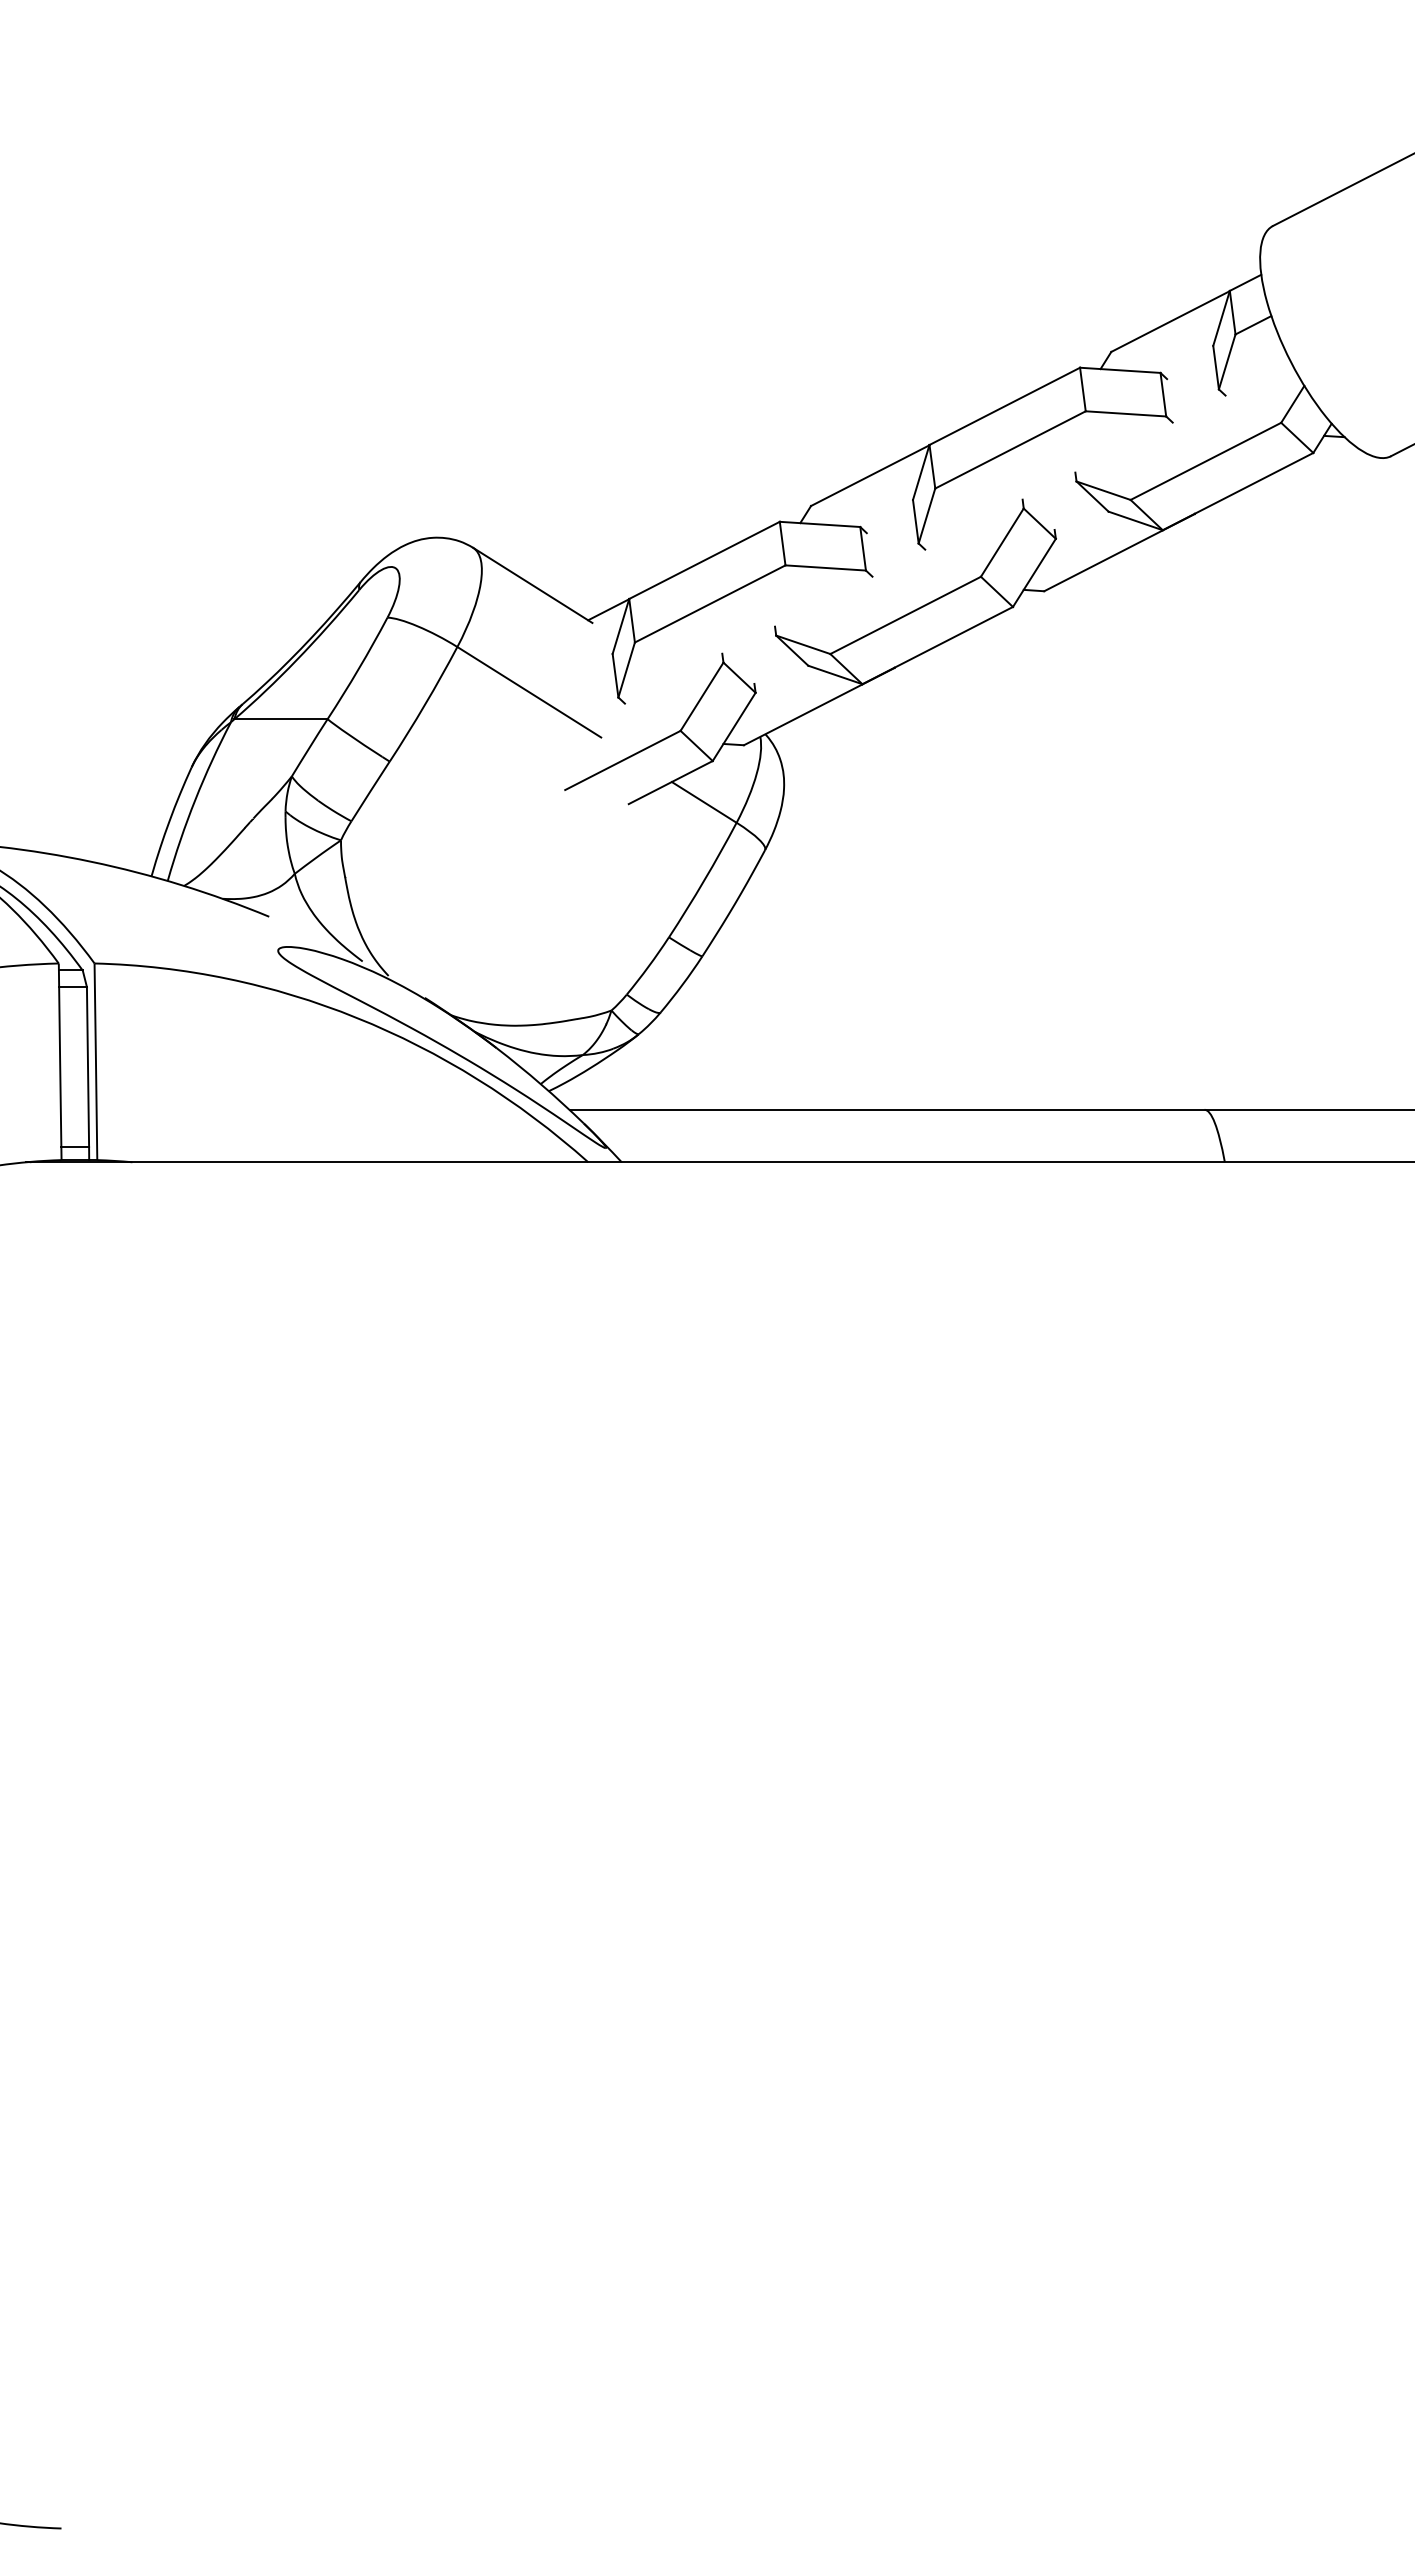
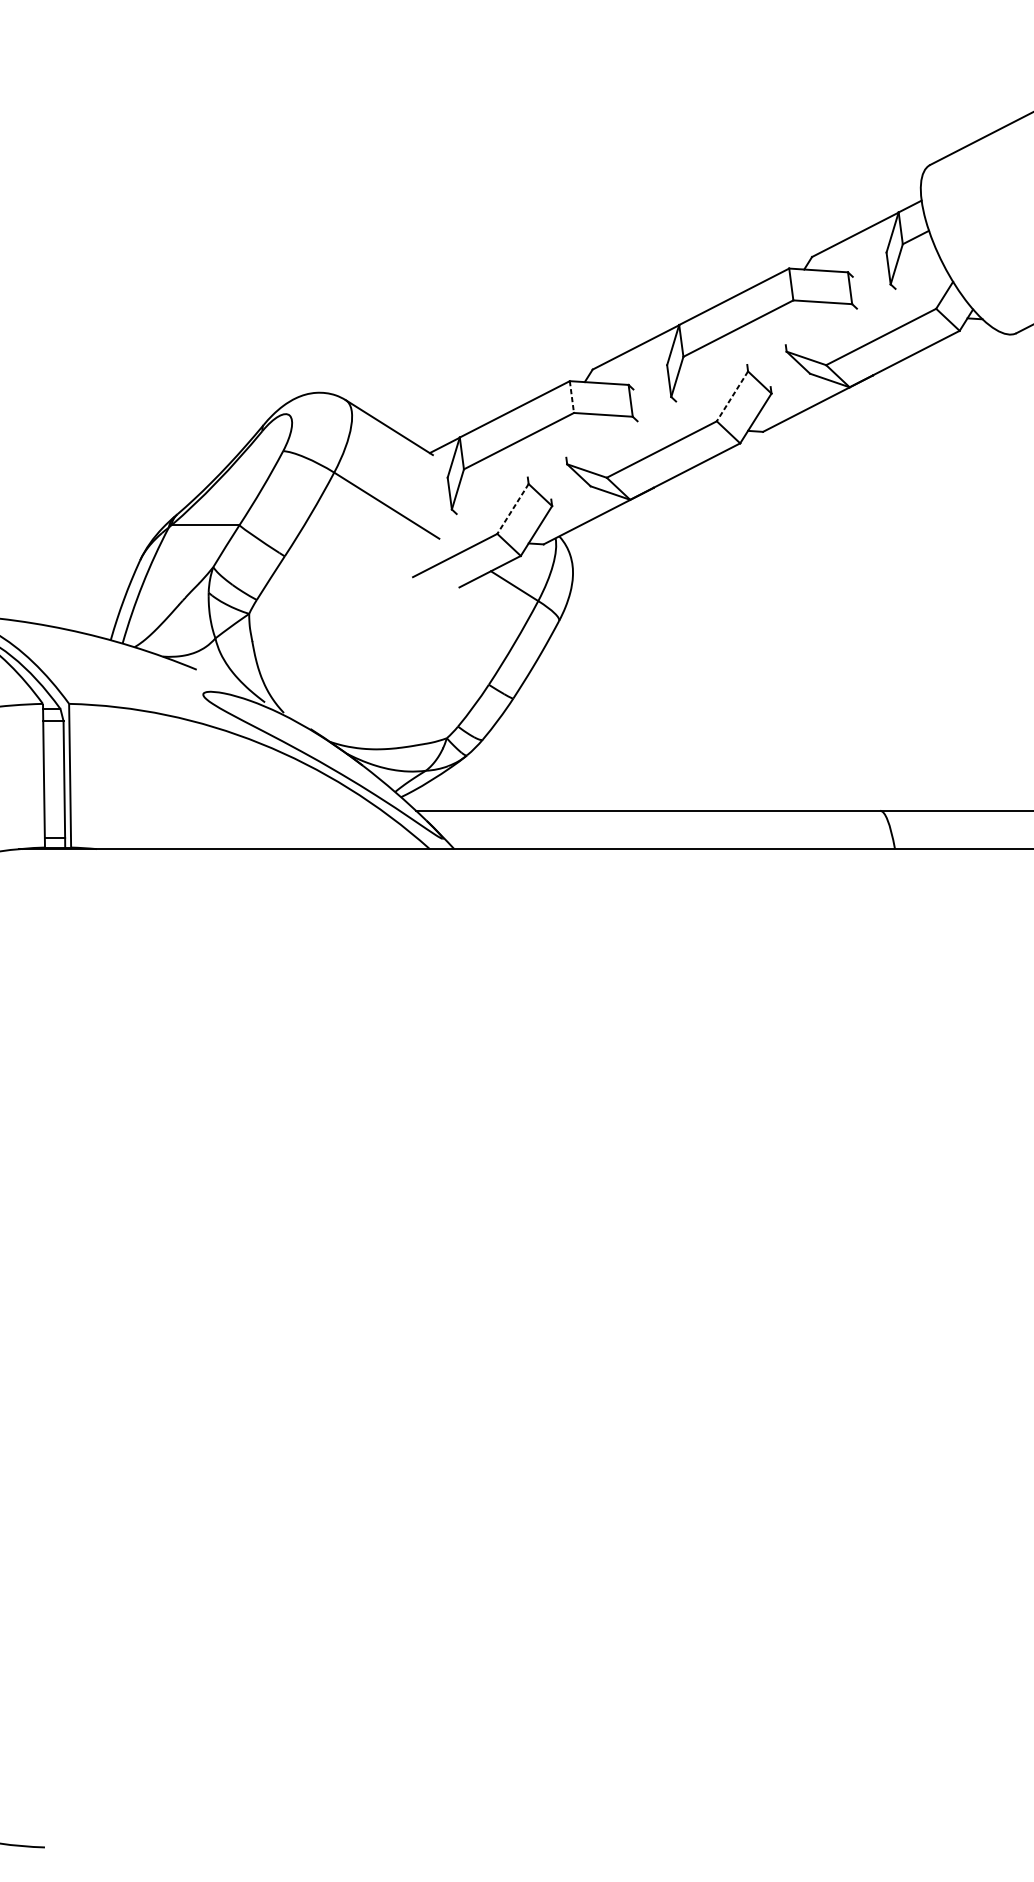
line: (782, 543) -> (571, 396), solid -> dashed
line: (1002, 543) -> (732, 396), solid -> dashed
line: (701, 697) -> (512, 509), solid -> dashed

